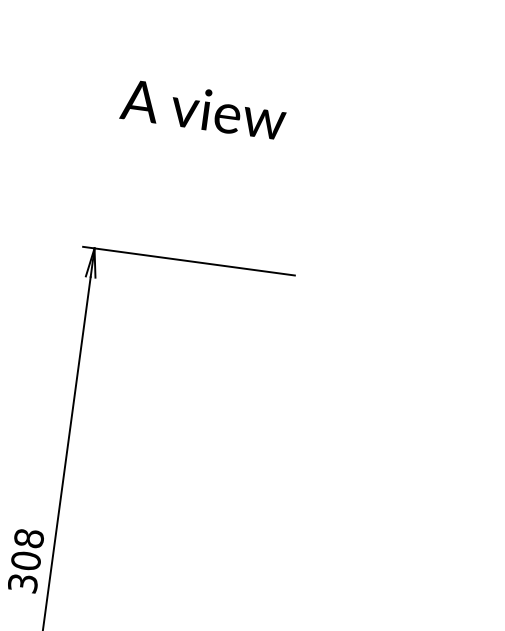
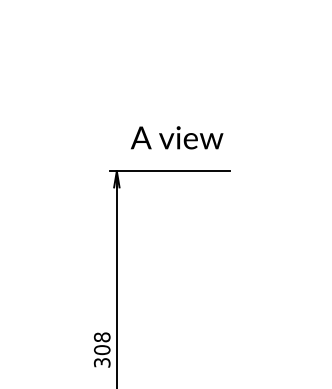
text: (204, 109) -> (177, 137), moved

